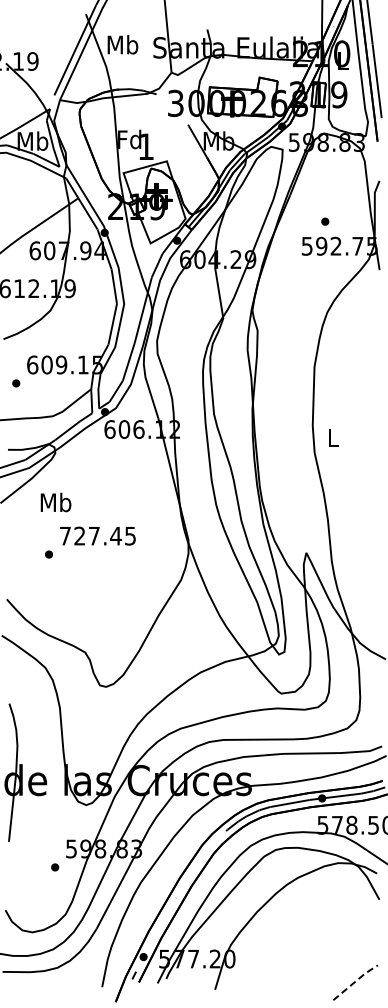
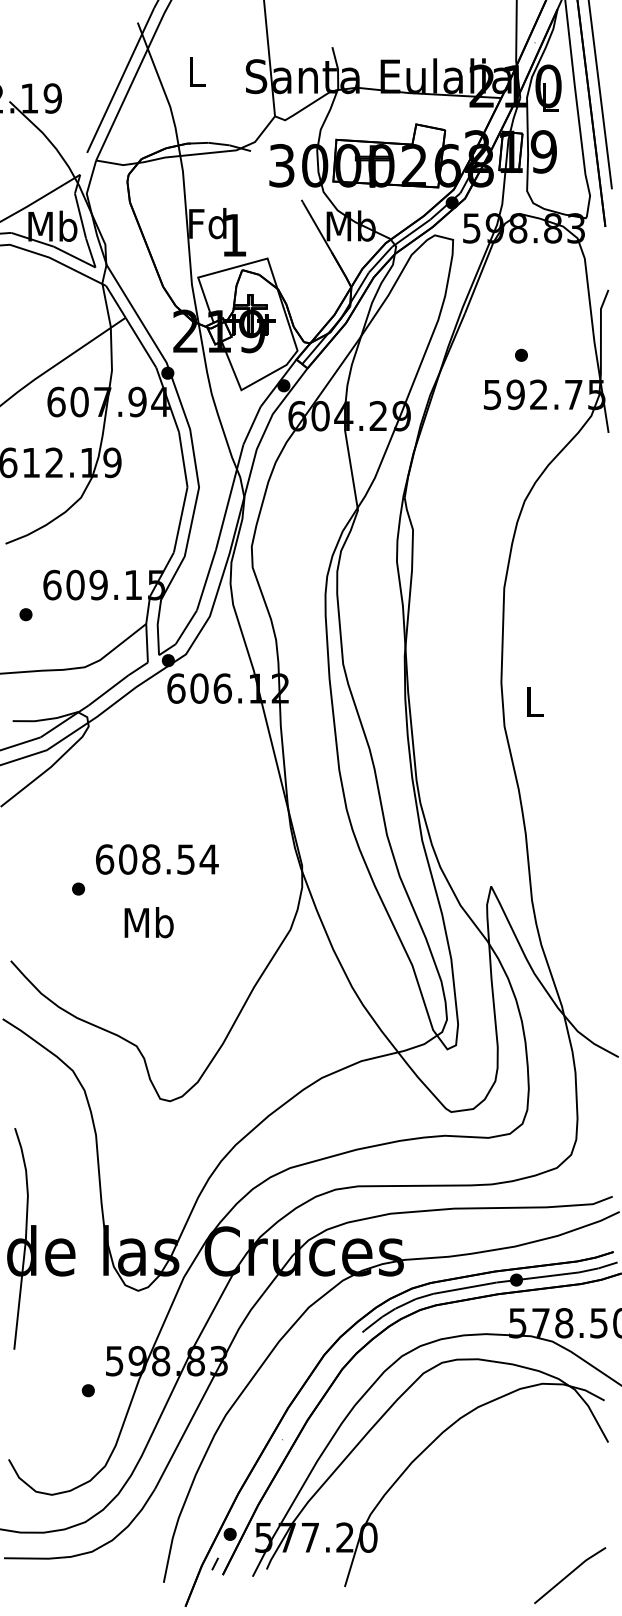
text: (122, 44) -> (196, 71), Mb -> L
text: (55, 502) -> (148, 922), moved
text: (97, 535) -> (156, 858), 727.45 -> 608.54
line: (355, 981) -> (569, 1573), dashed -> solid

